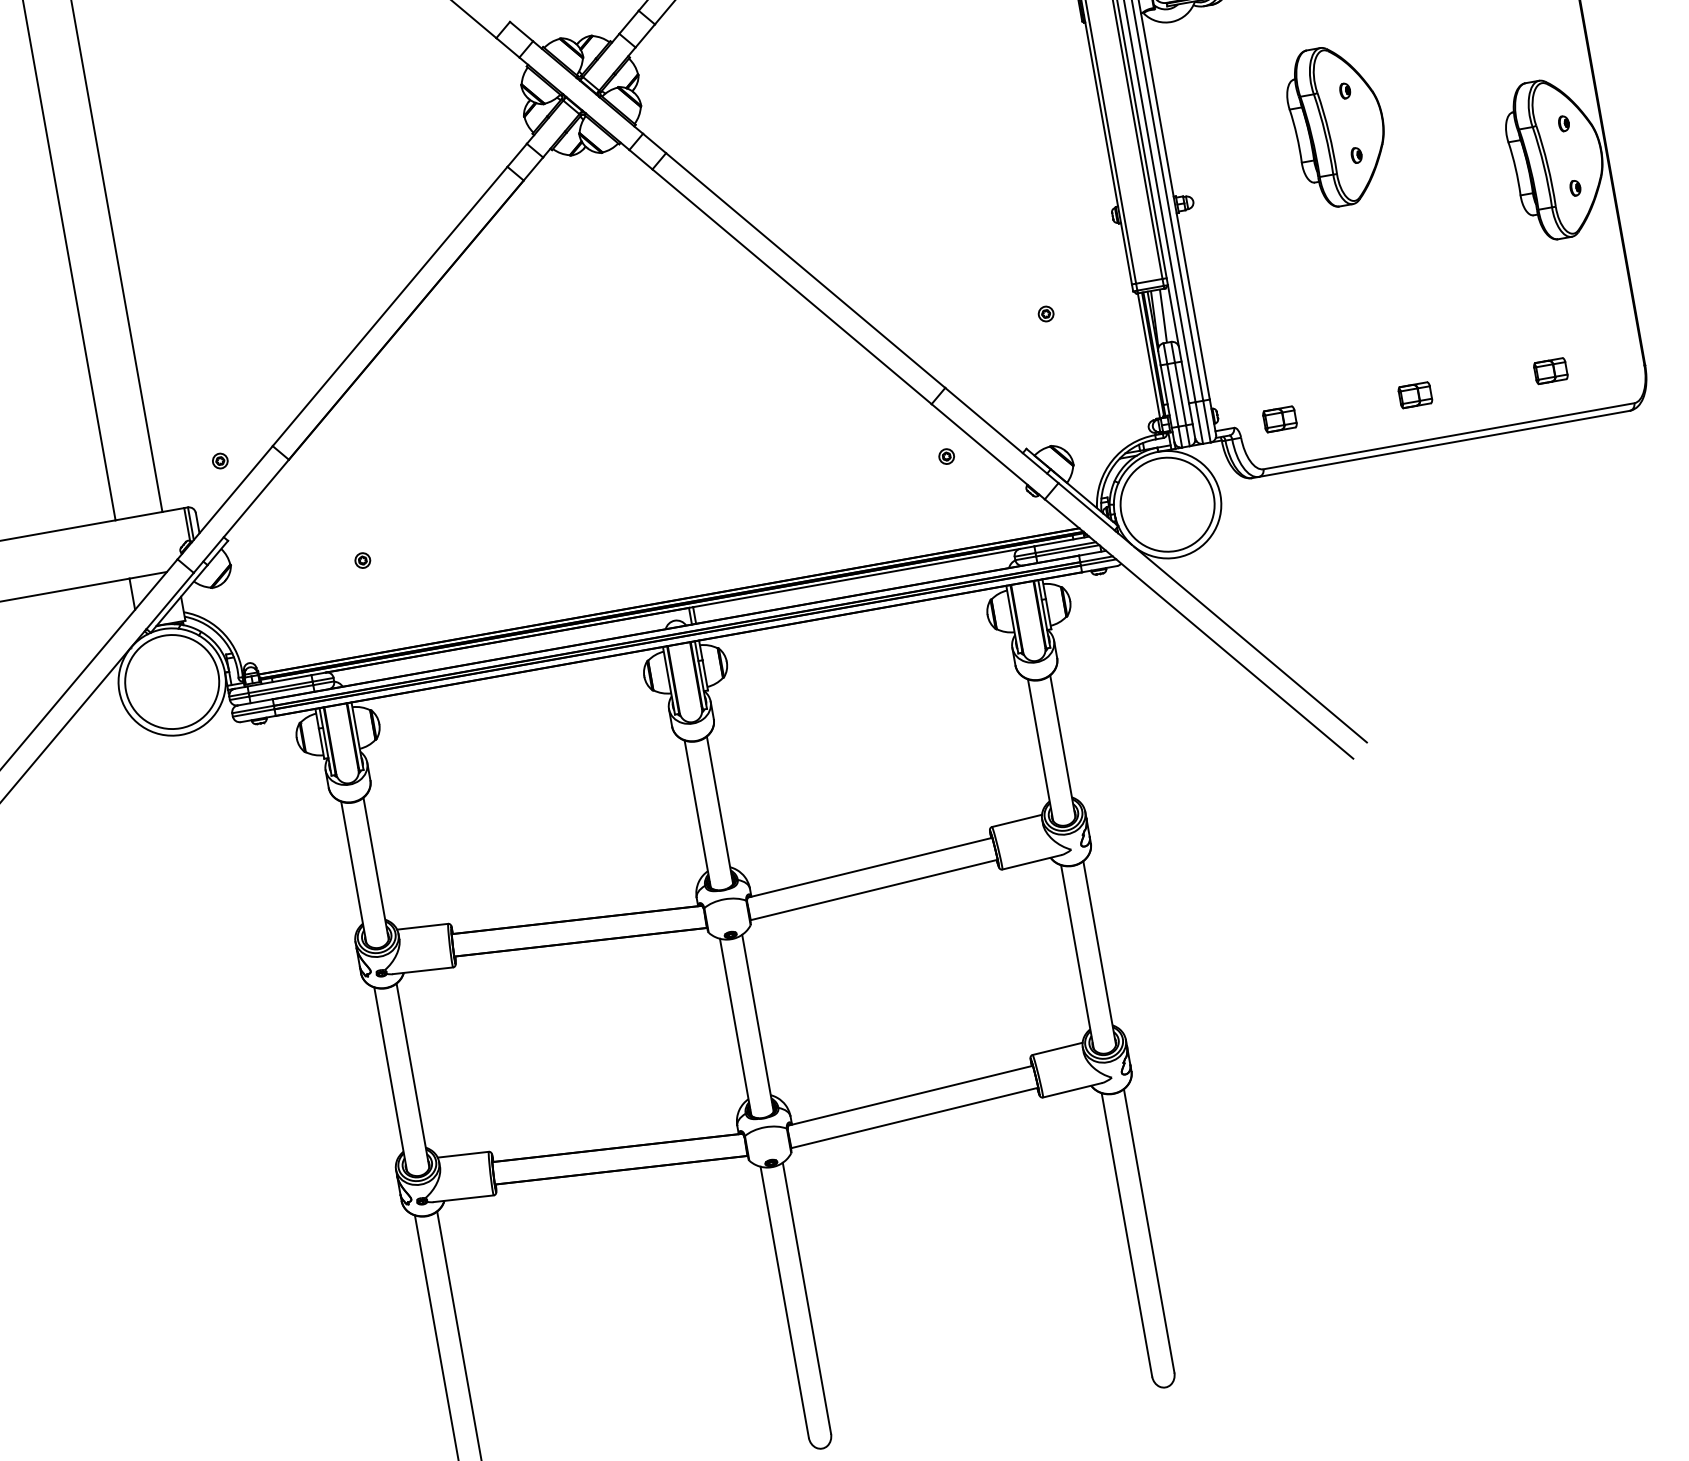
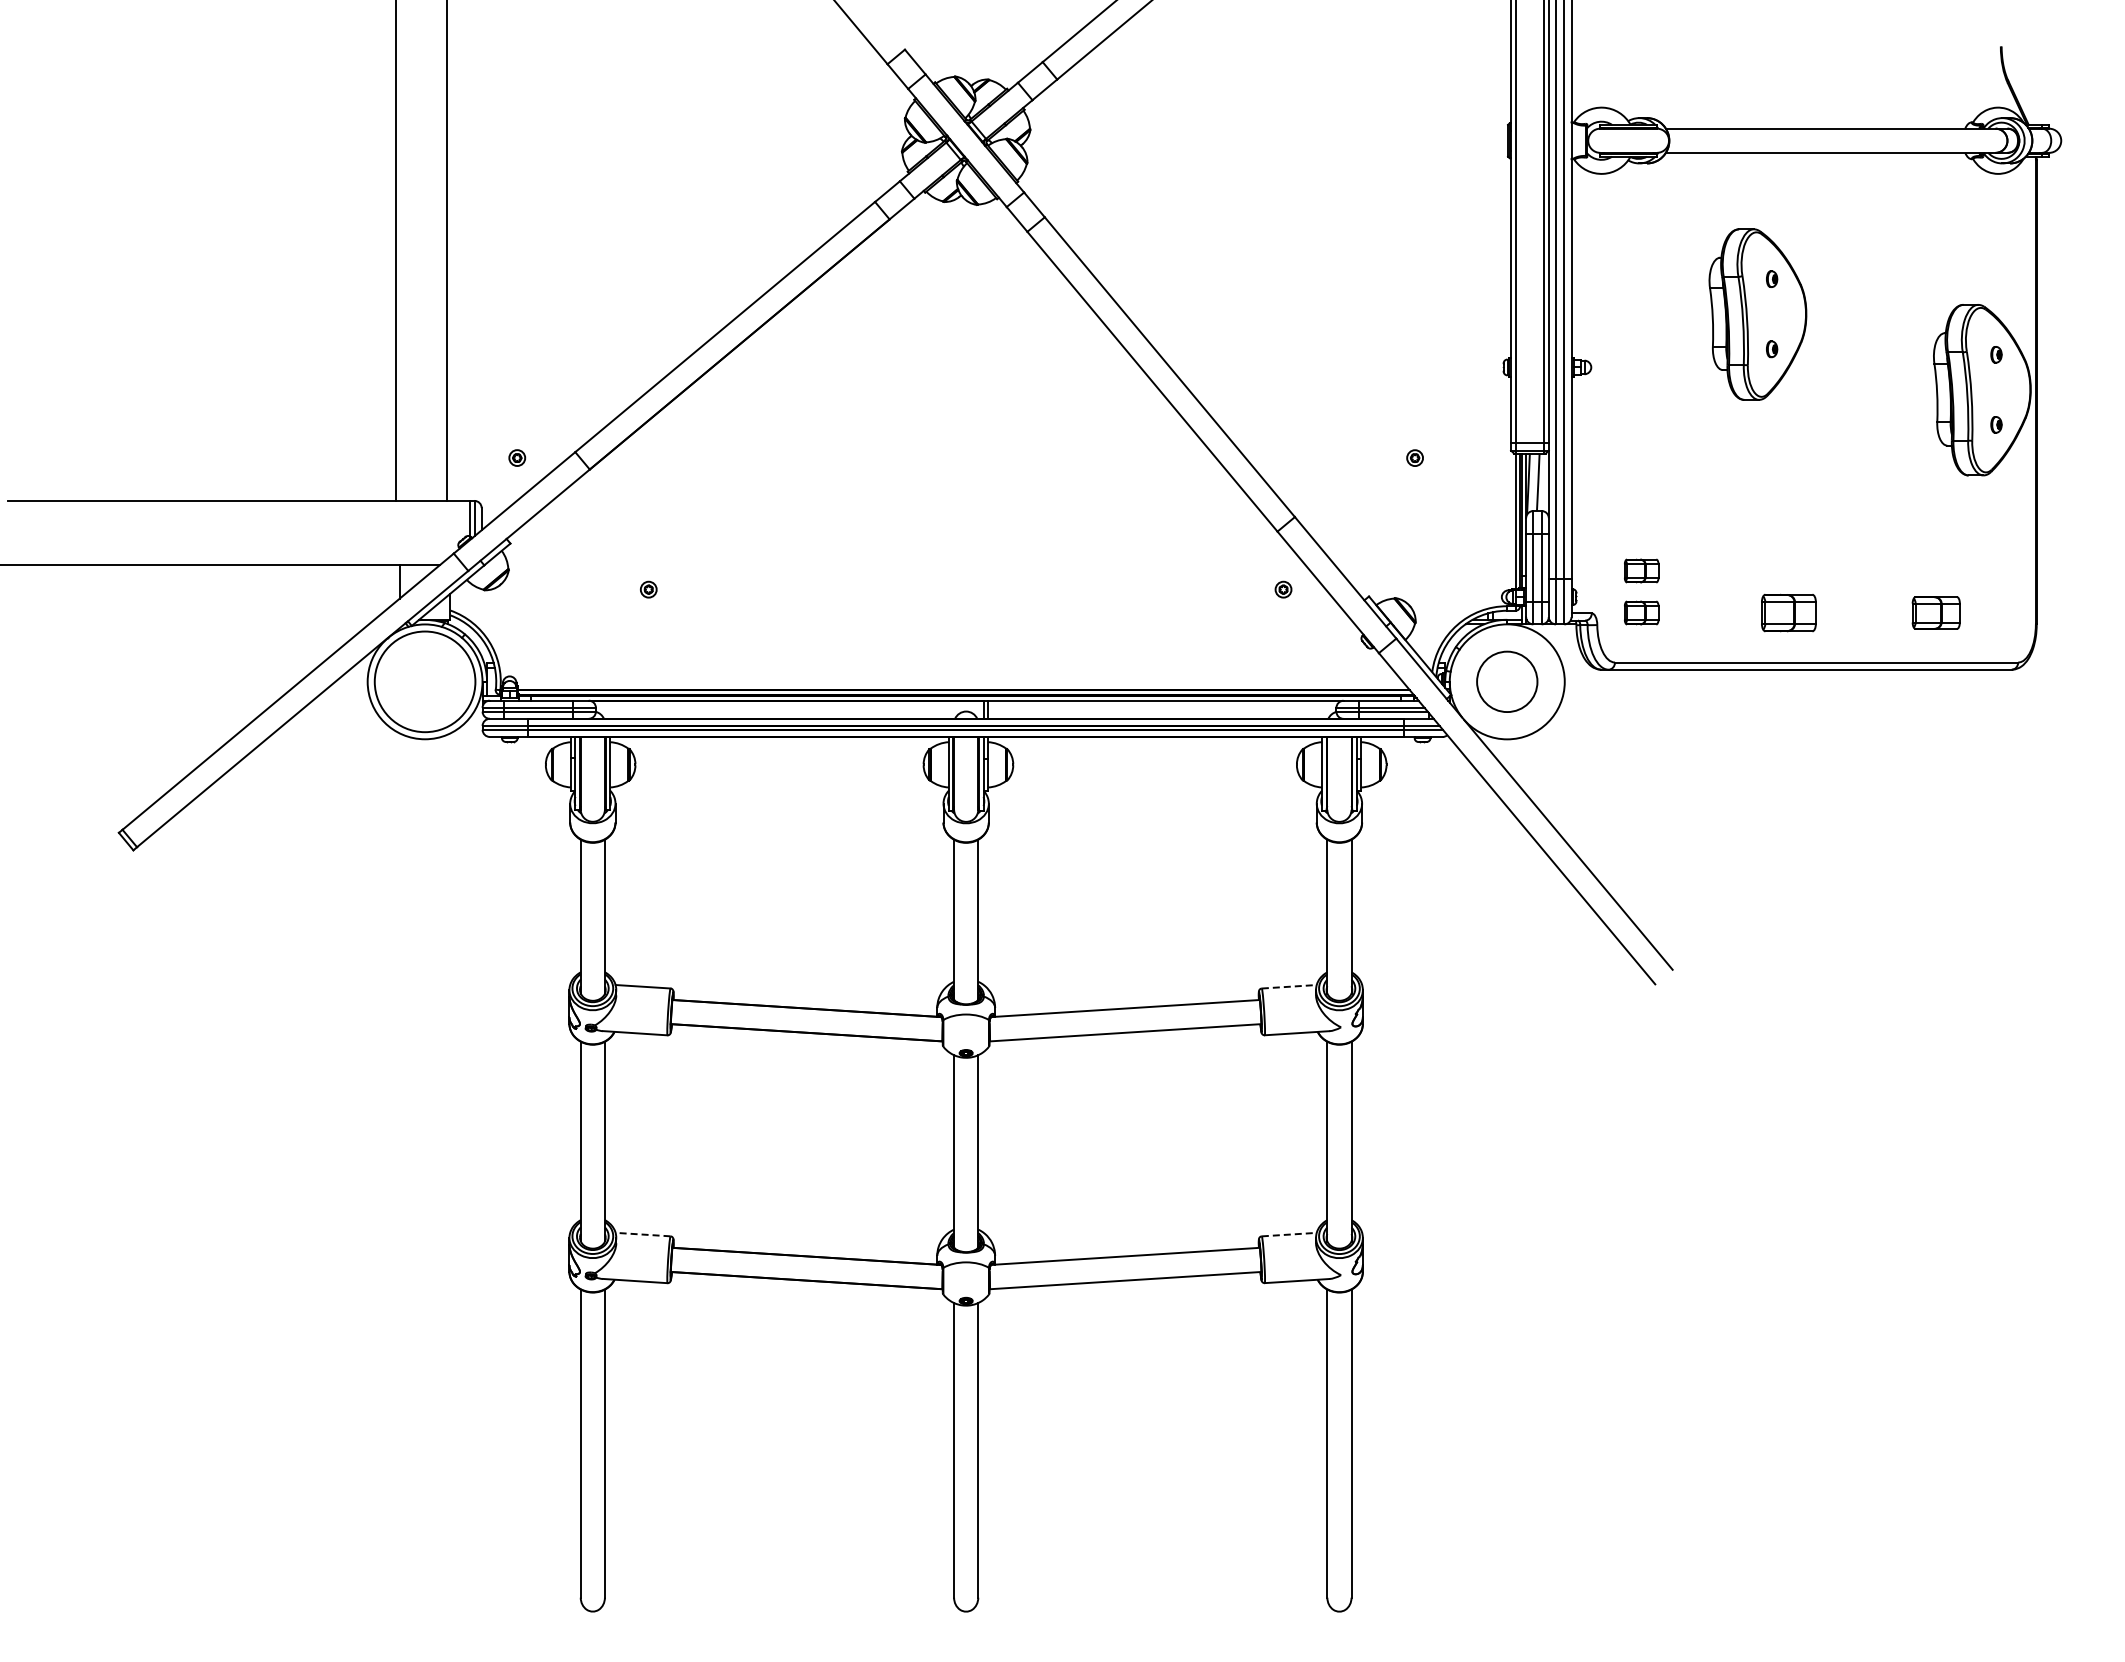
part: (1550, 370) -> (1935, 612), size x1.4
part: (1272, 380) -> (1641, 570), added
part: (1414, 394) -> (1788, 612), size x1.6
circle: (1166, 504) -> (1506, 681), size x0.6
line: (1017, 820) -> (1289, 986), solid -> dashed
line: (1057, 1048) -> (1289, 1234), solid -> dashed
line: (462, 1154) -> (642, 1234), solid -> dashed

